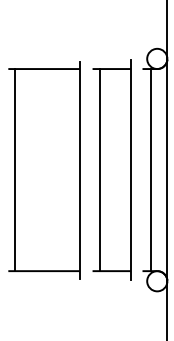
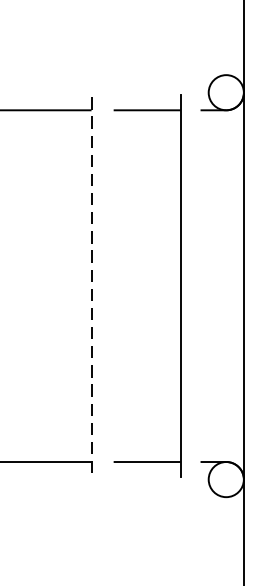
line: (79, 170) -> (90, 286), solid -> dashed
line: (100, 170) -> (127, 286), removed
line: (151, 170) -> (216, 286), removed

